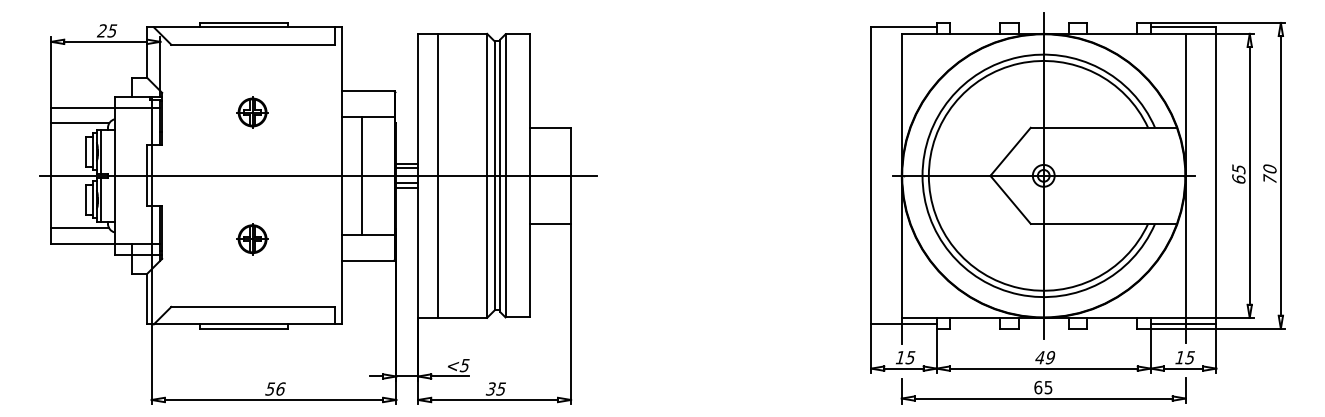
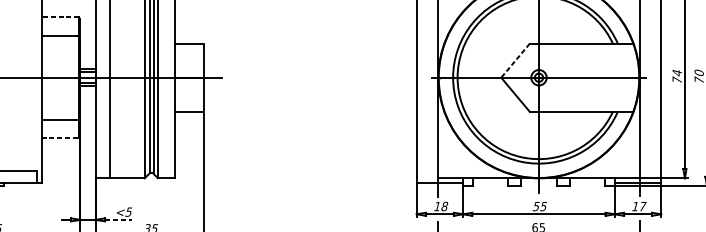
line: (367, 90) -> (59, 17), solid -> dashed
line: (1010, 152) -> (515, 61), solid -> dashed
text: (1238, 173) -> (676, 76), 65 -> 74
line: (362, 175) -> (56, 77), removed
line: (368, 261) -> (60, 138), solid -> dashed
text: (910, 357) -> (444, 206), 15 -> 18
text: (1045, 357) -> (540, 206), 49 -> 55
text: (1190, 357) -> (642, 206), 15 -> 17
line: (450, 376) -> (118, 219), solid -> dashed

